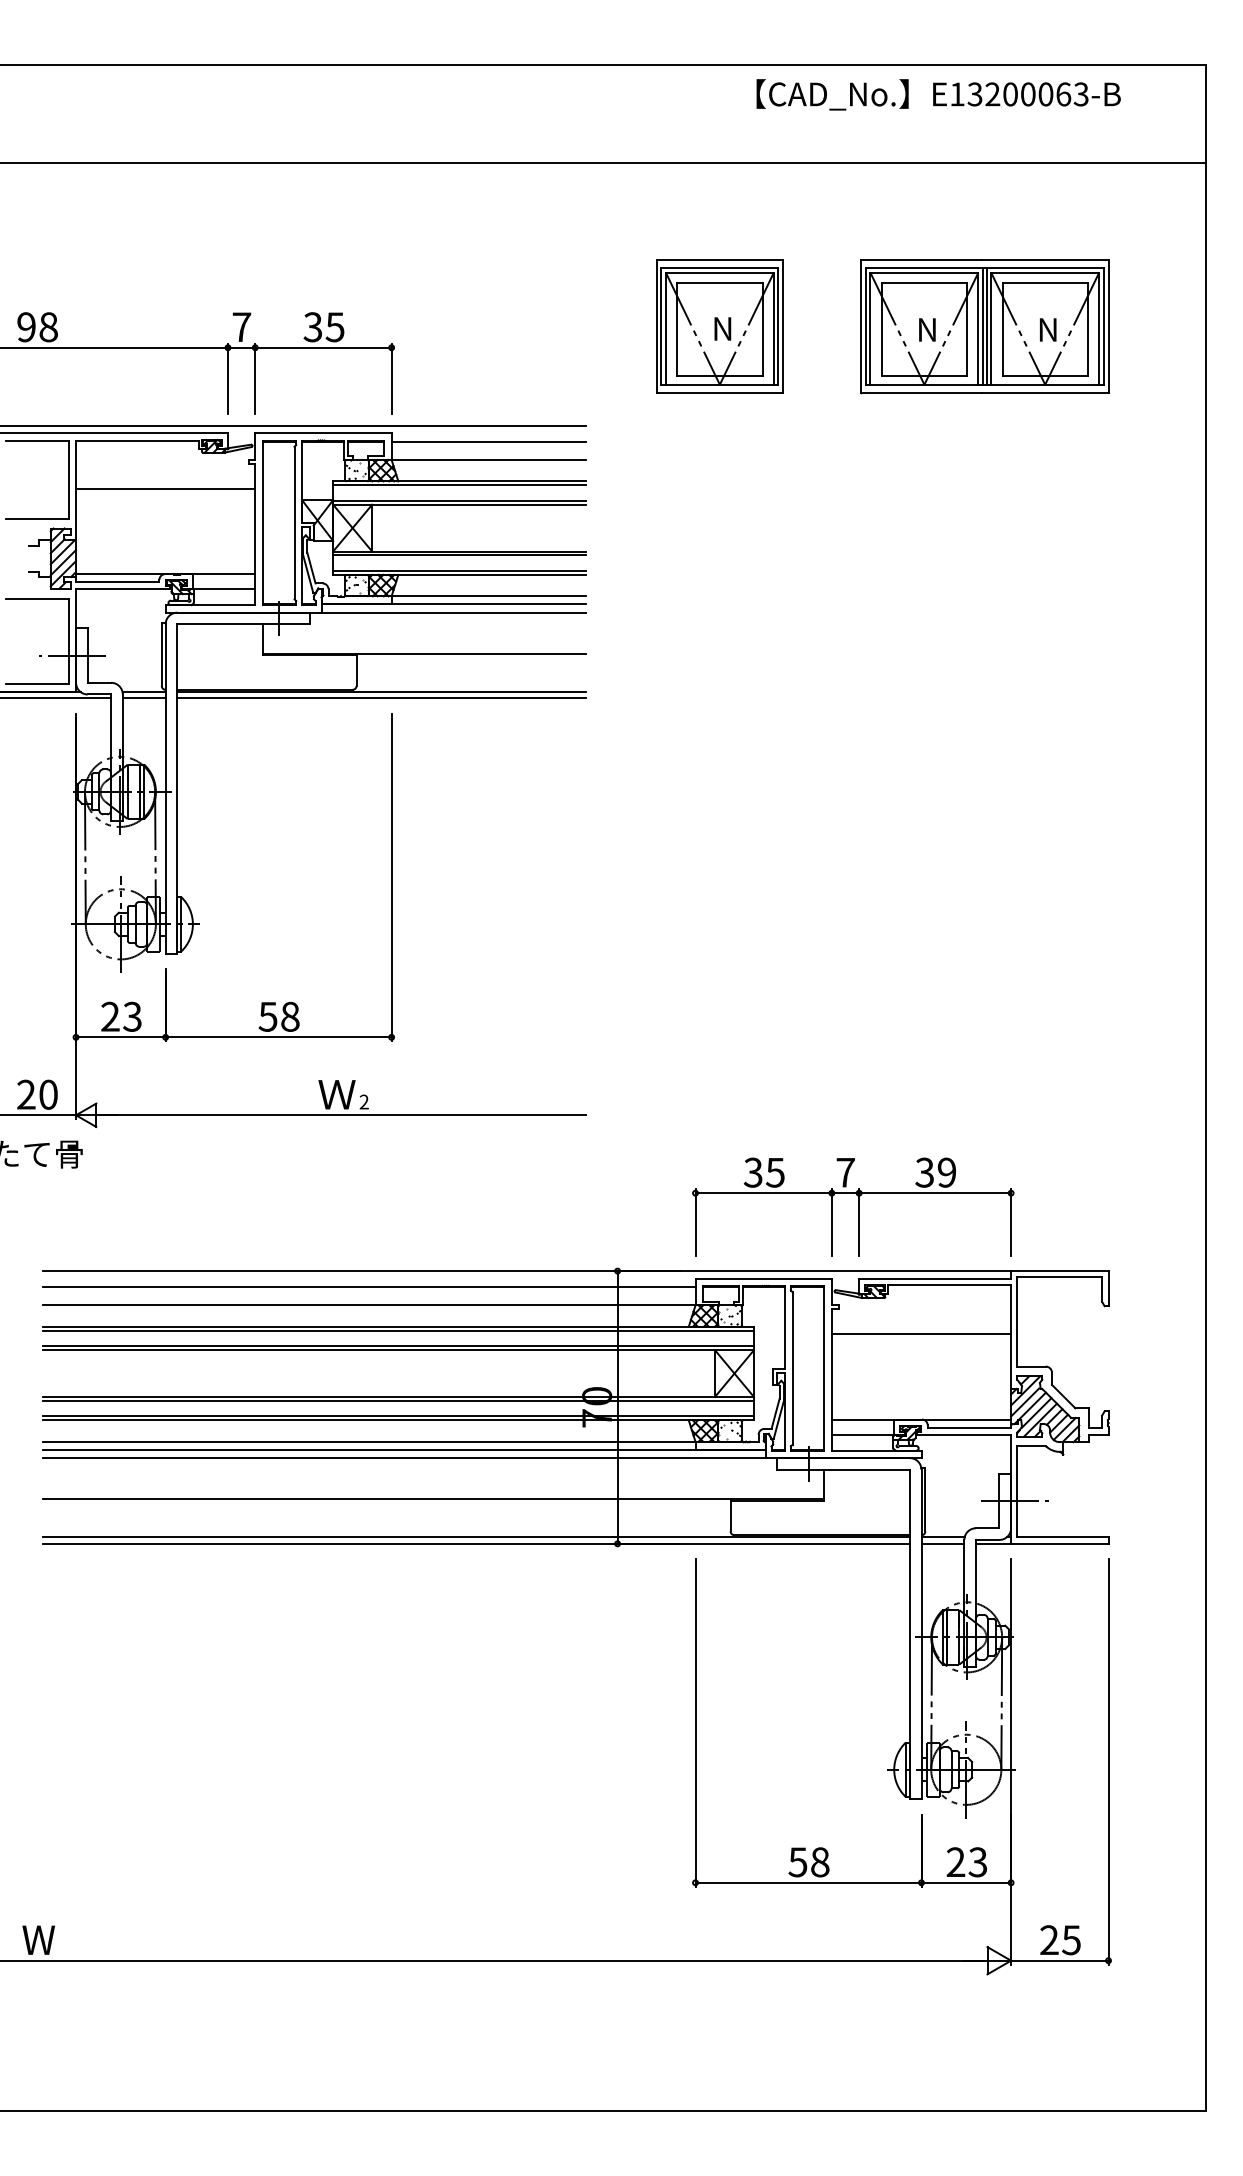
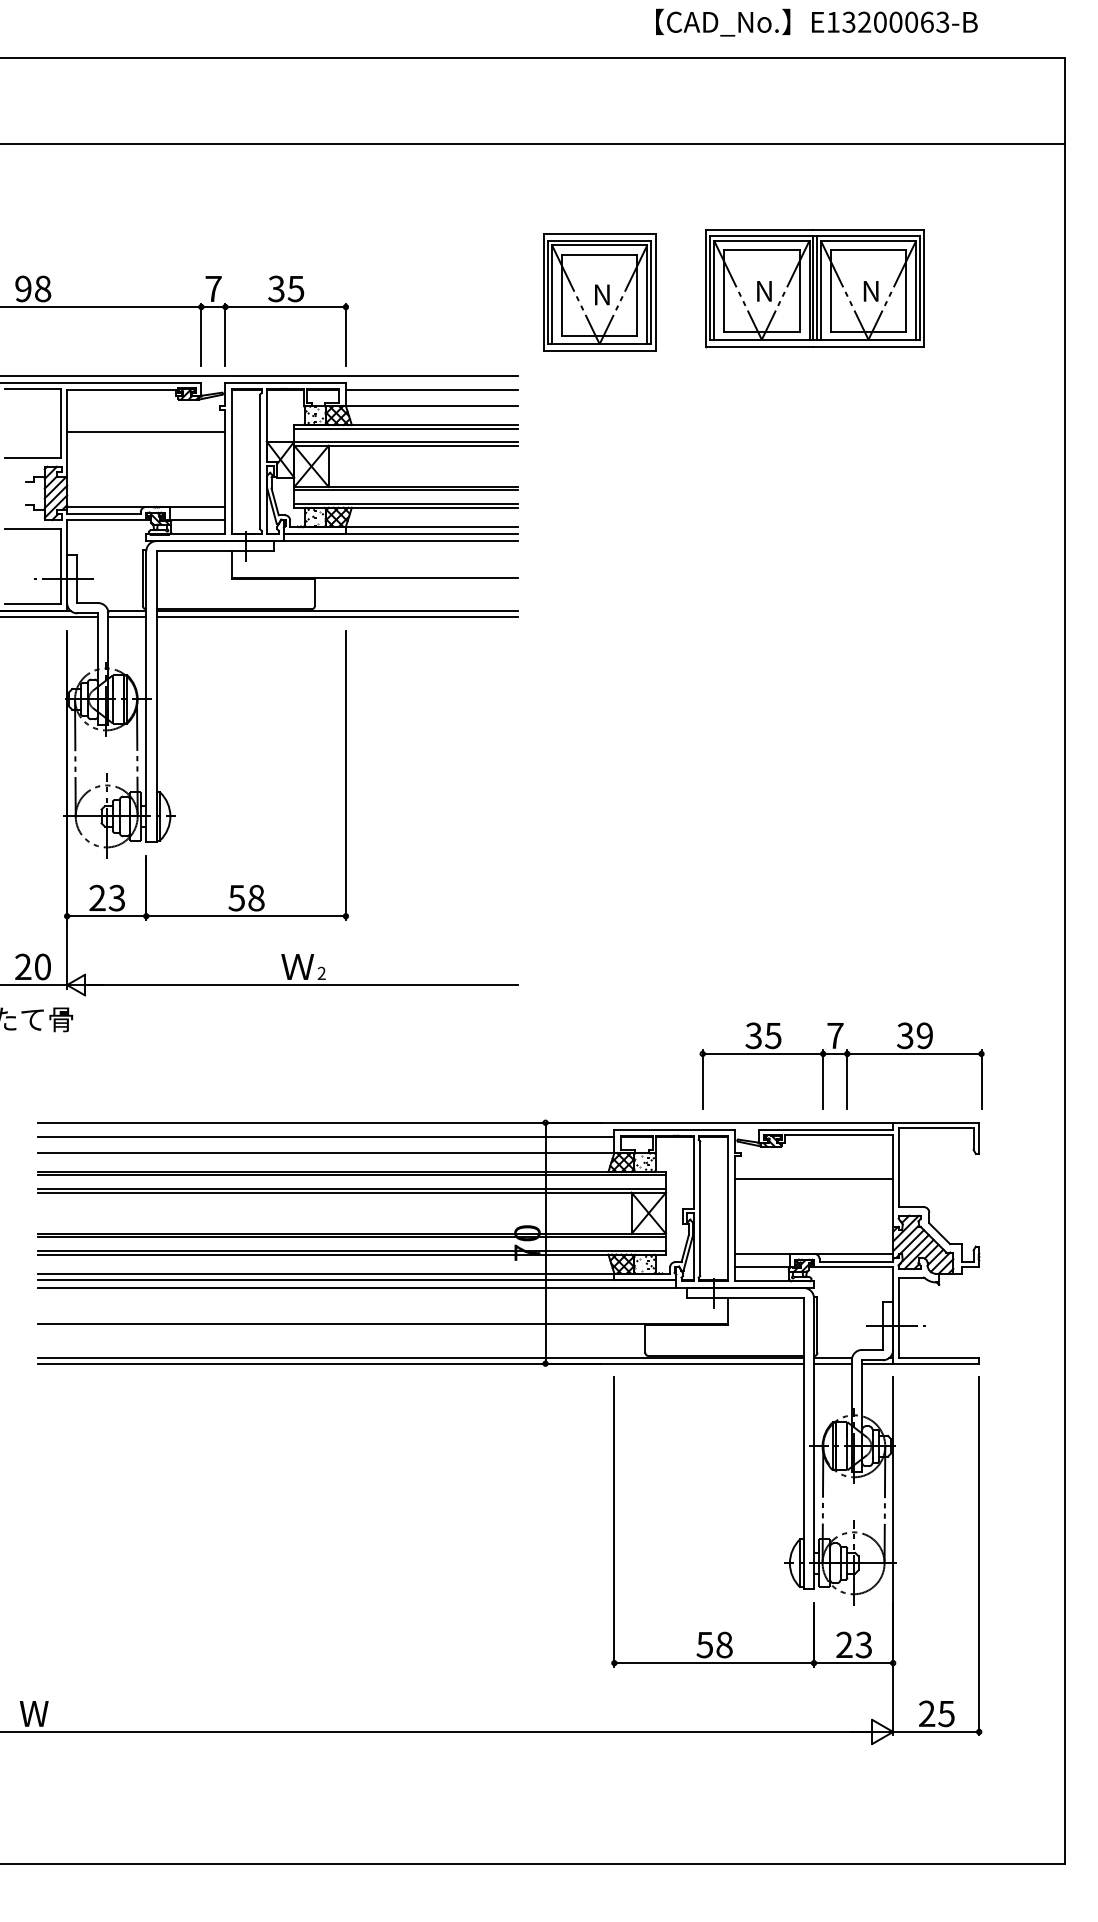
text: (938, 94) -> (816, 22), moved
part: (719, 326) -> (599, 292), moved
part: (984, 326) -> (814, 288), moved
part: (853, 1206) -> (842, 1065), moved

